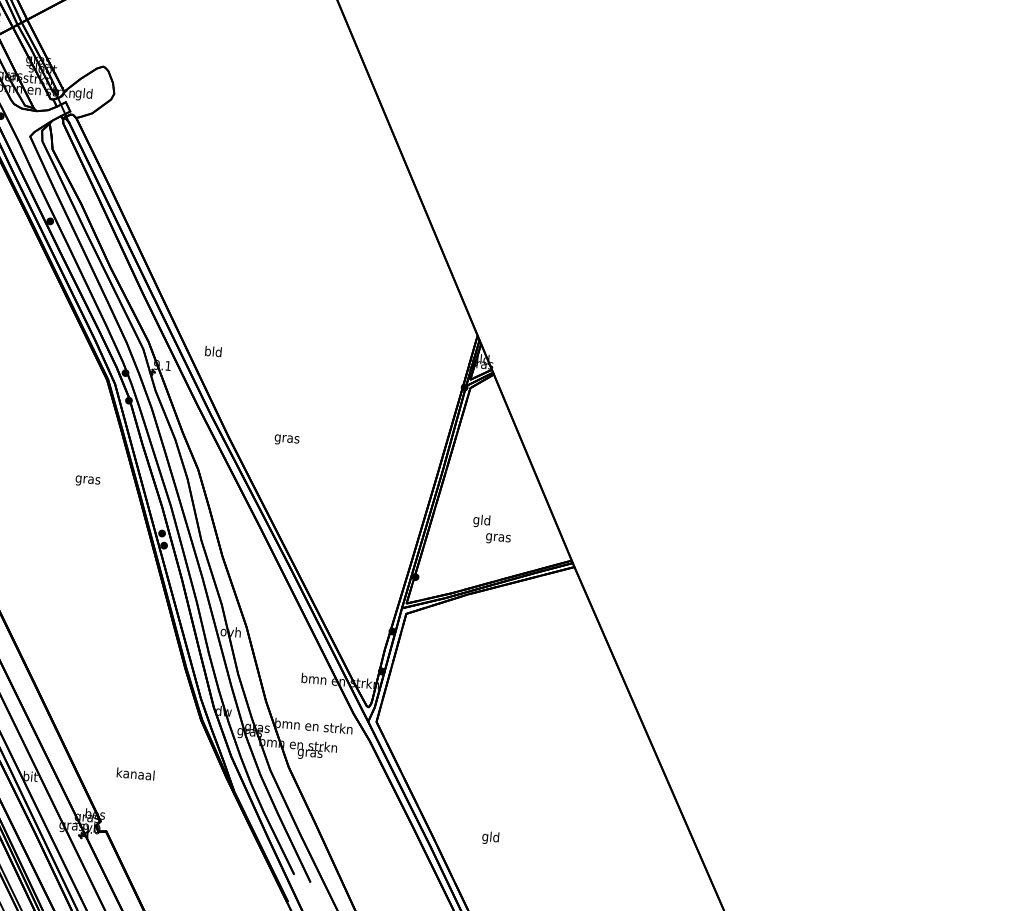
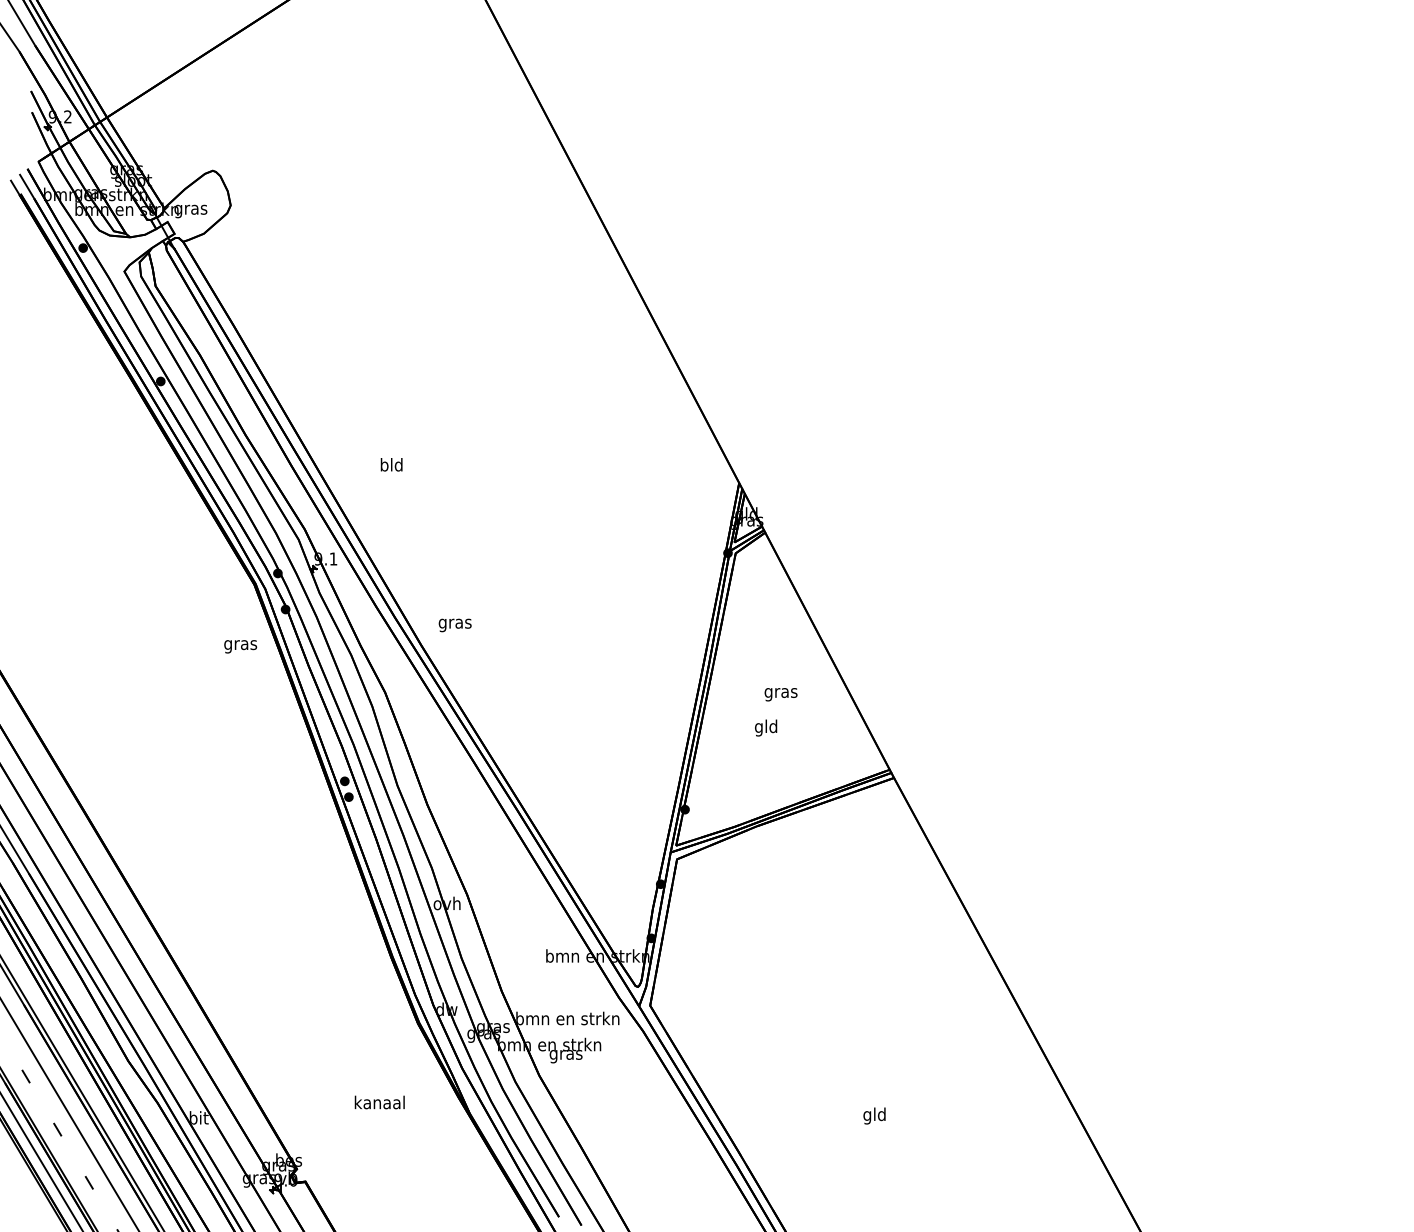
text: (83, 94) -> (190, 209), gld -> gras
text: (213, 351) -> (391, 464), moved
text: (286, 440) -> (454, 625), moved
text: (87, 481) -> (240, 646), moved
text: (497, 538) -> (780, 694), moved
text: (135, 774) -> (379, 1102), moved
text: (490, 837) -> (874, 1115), moved

